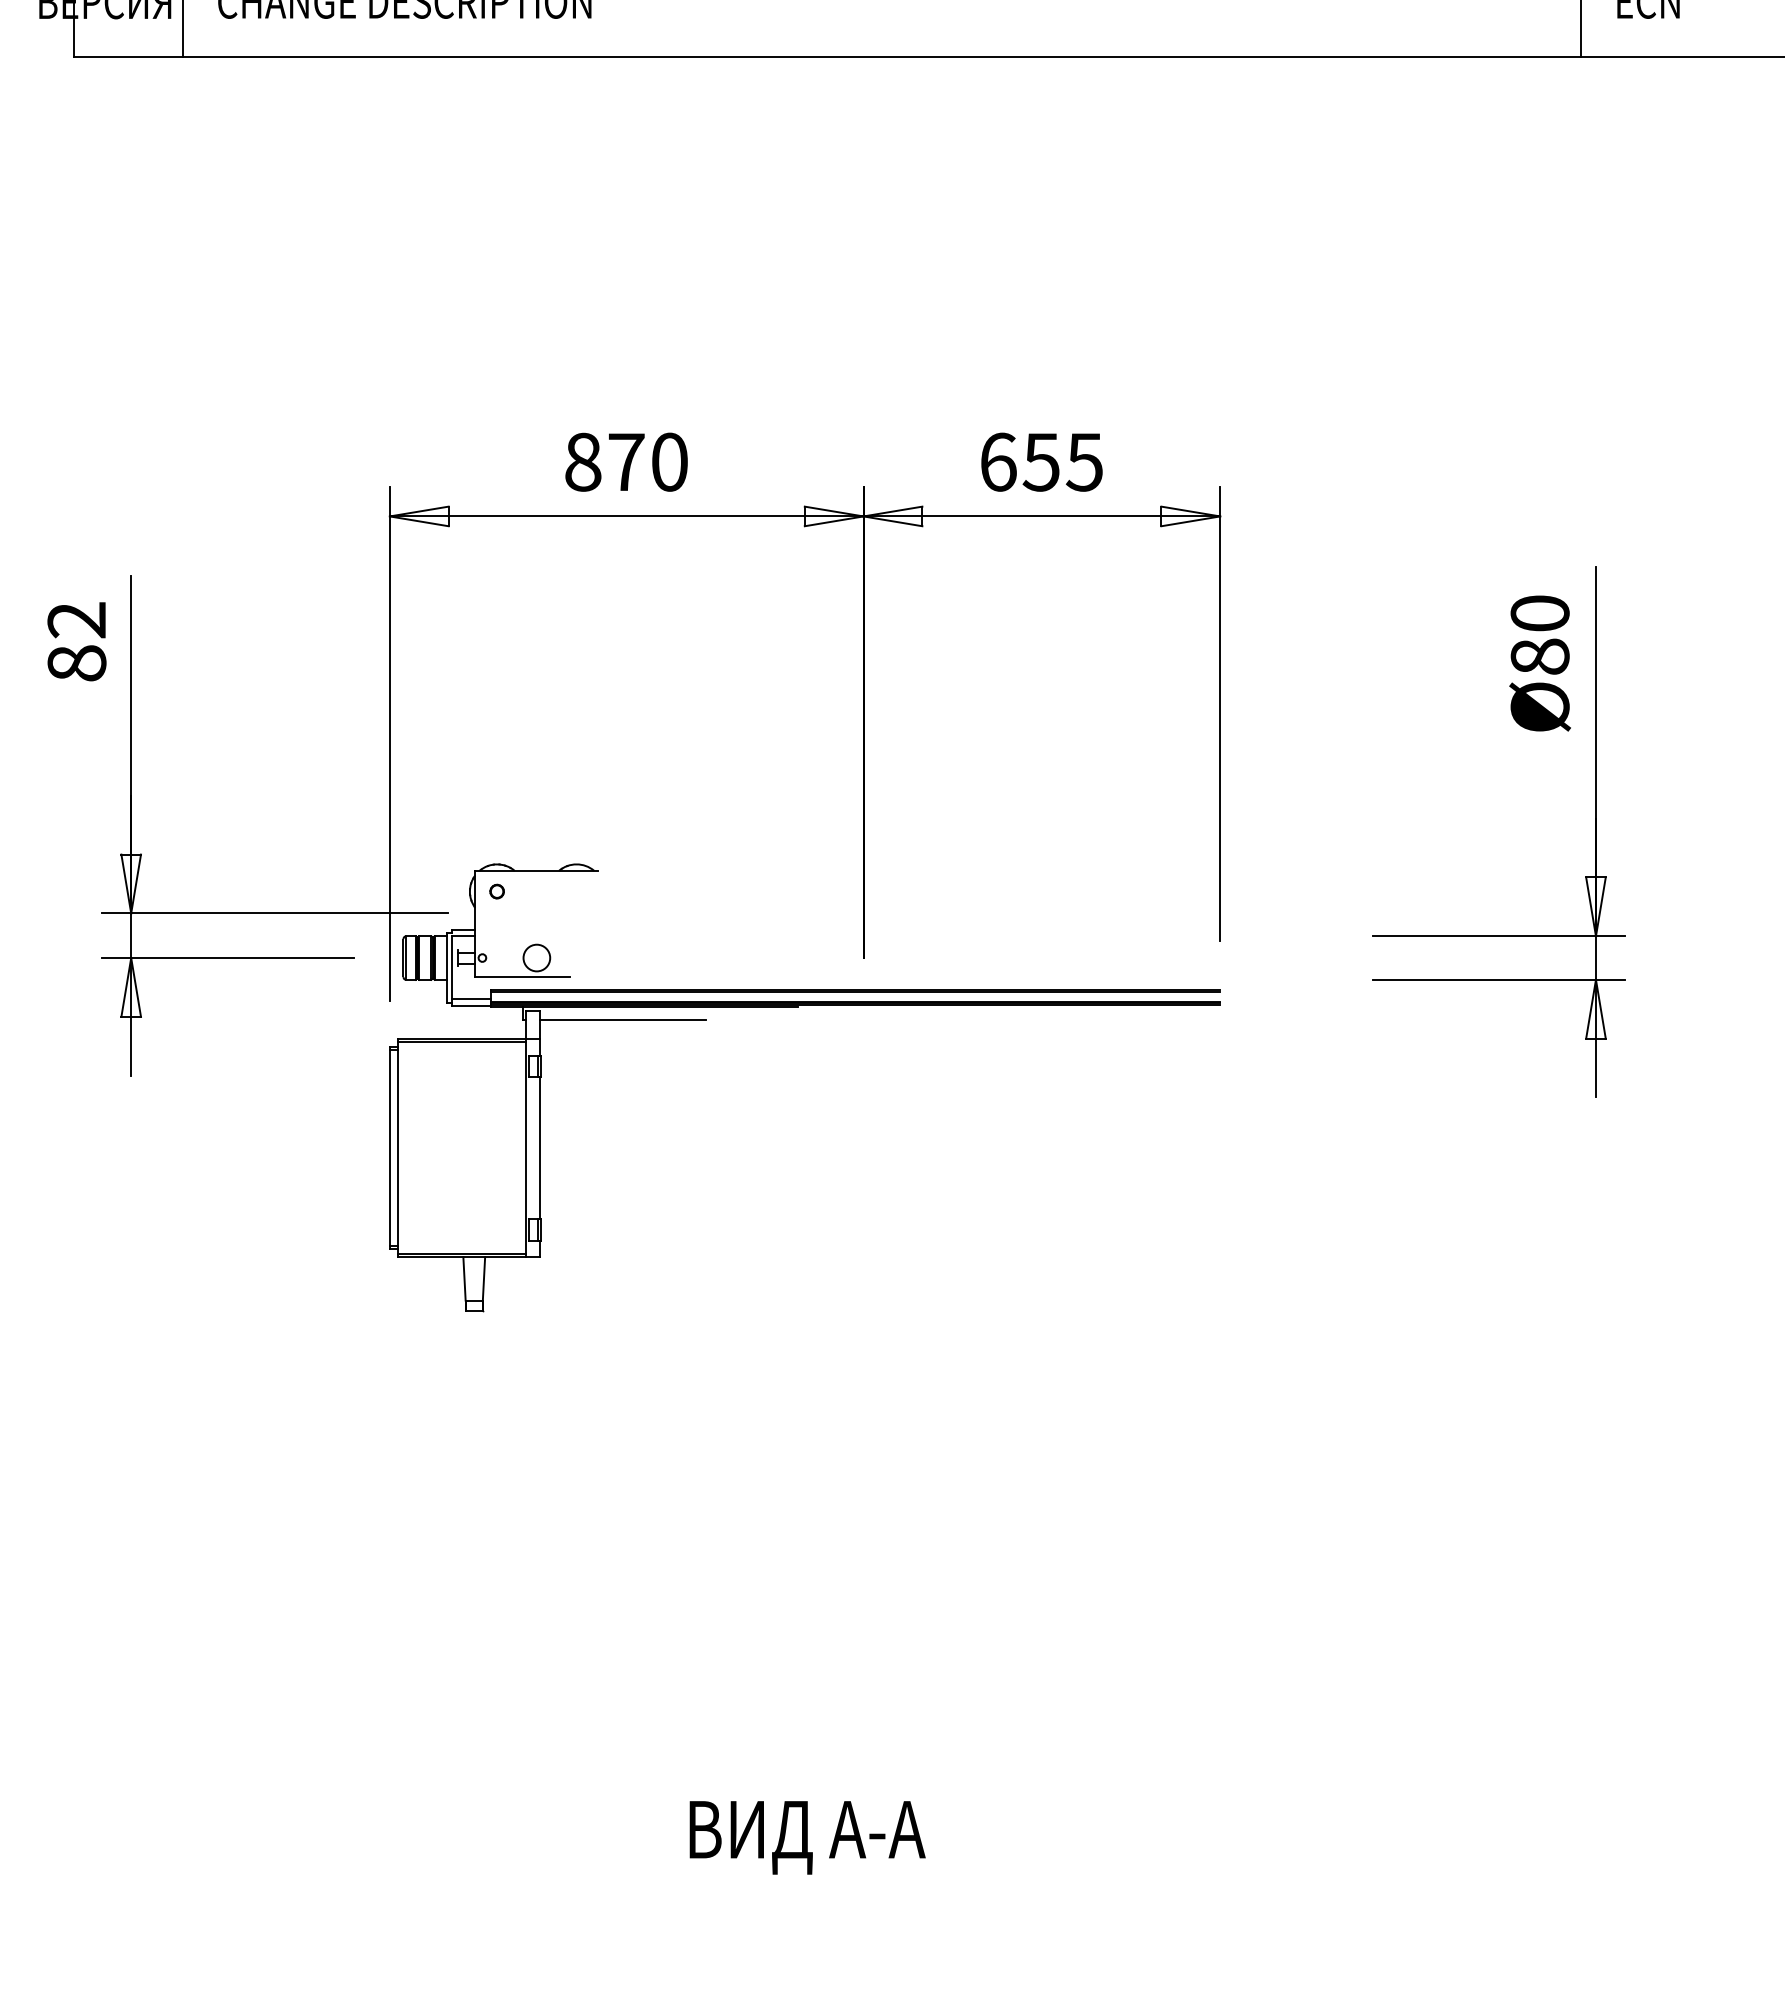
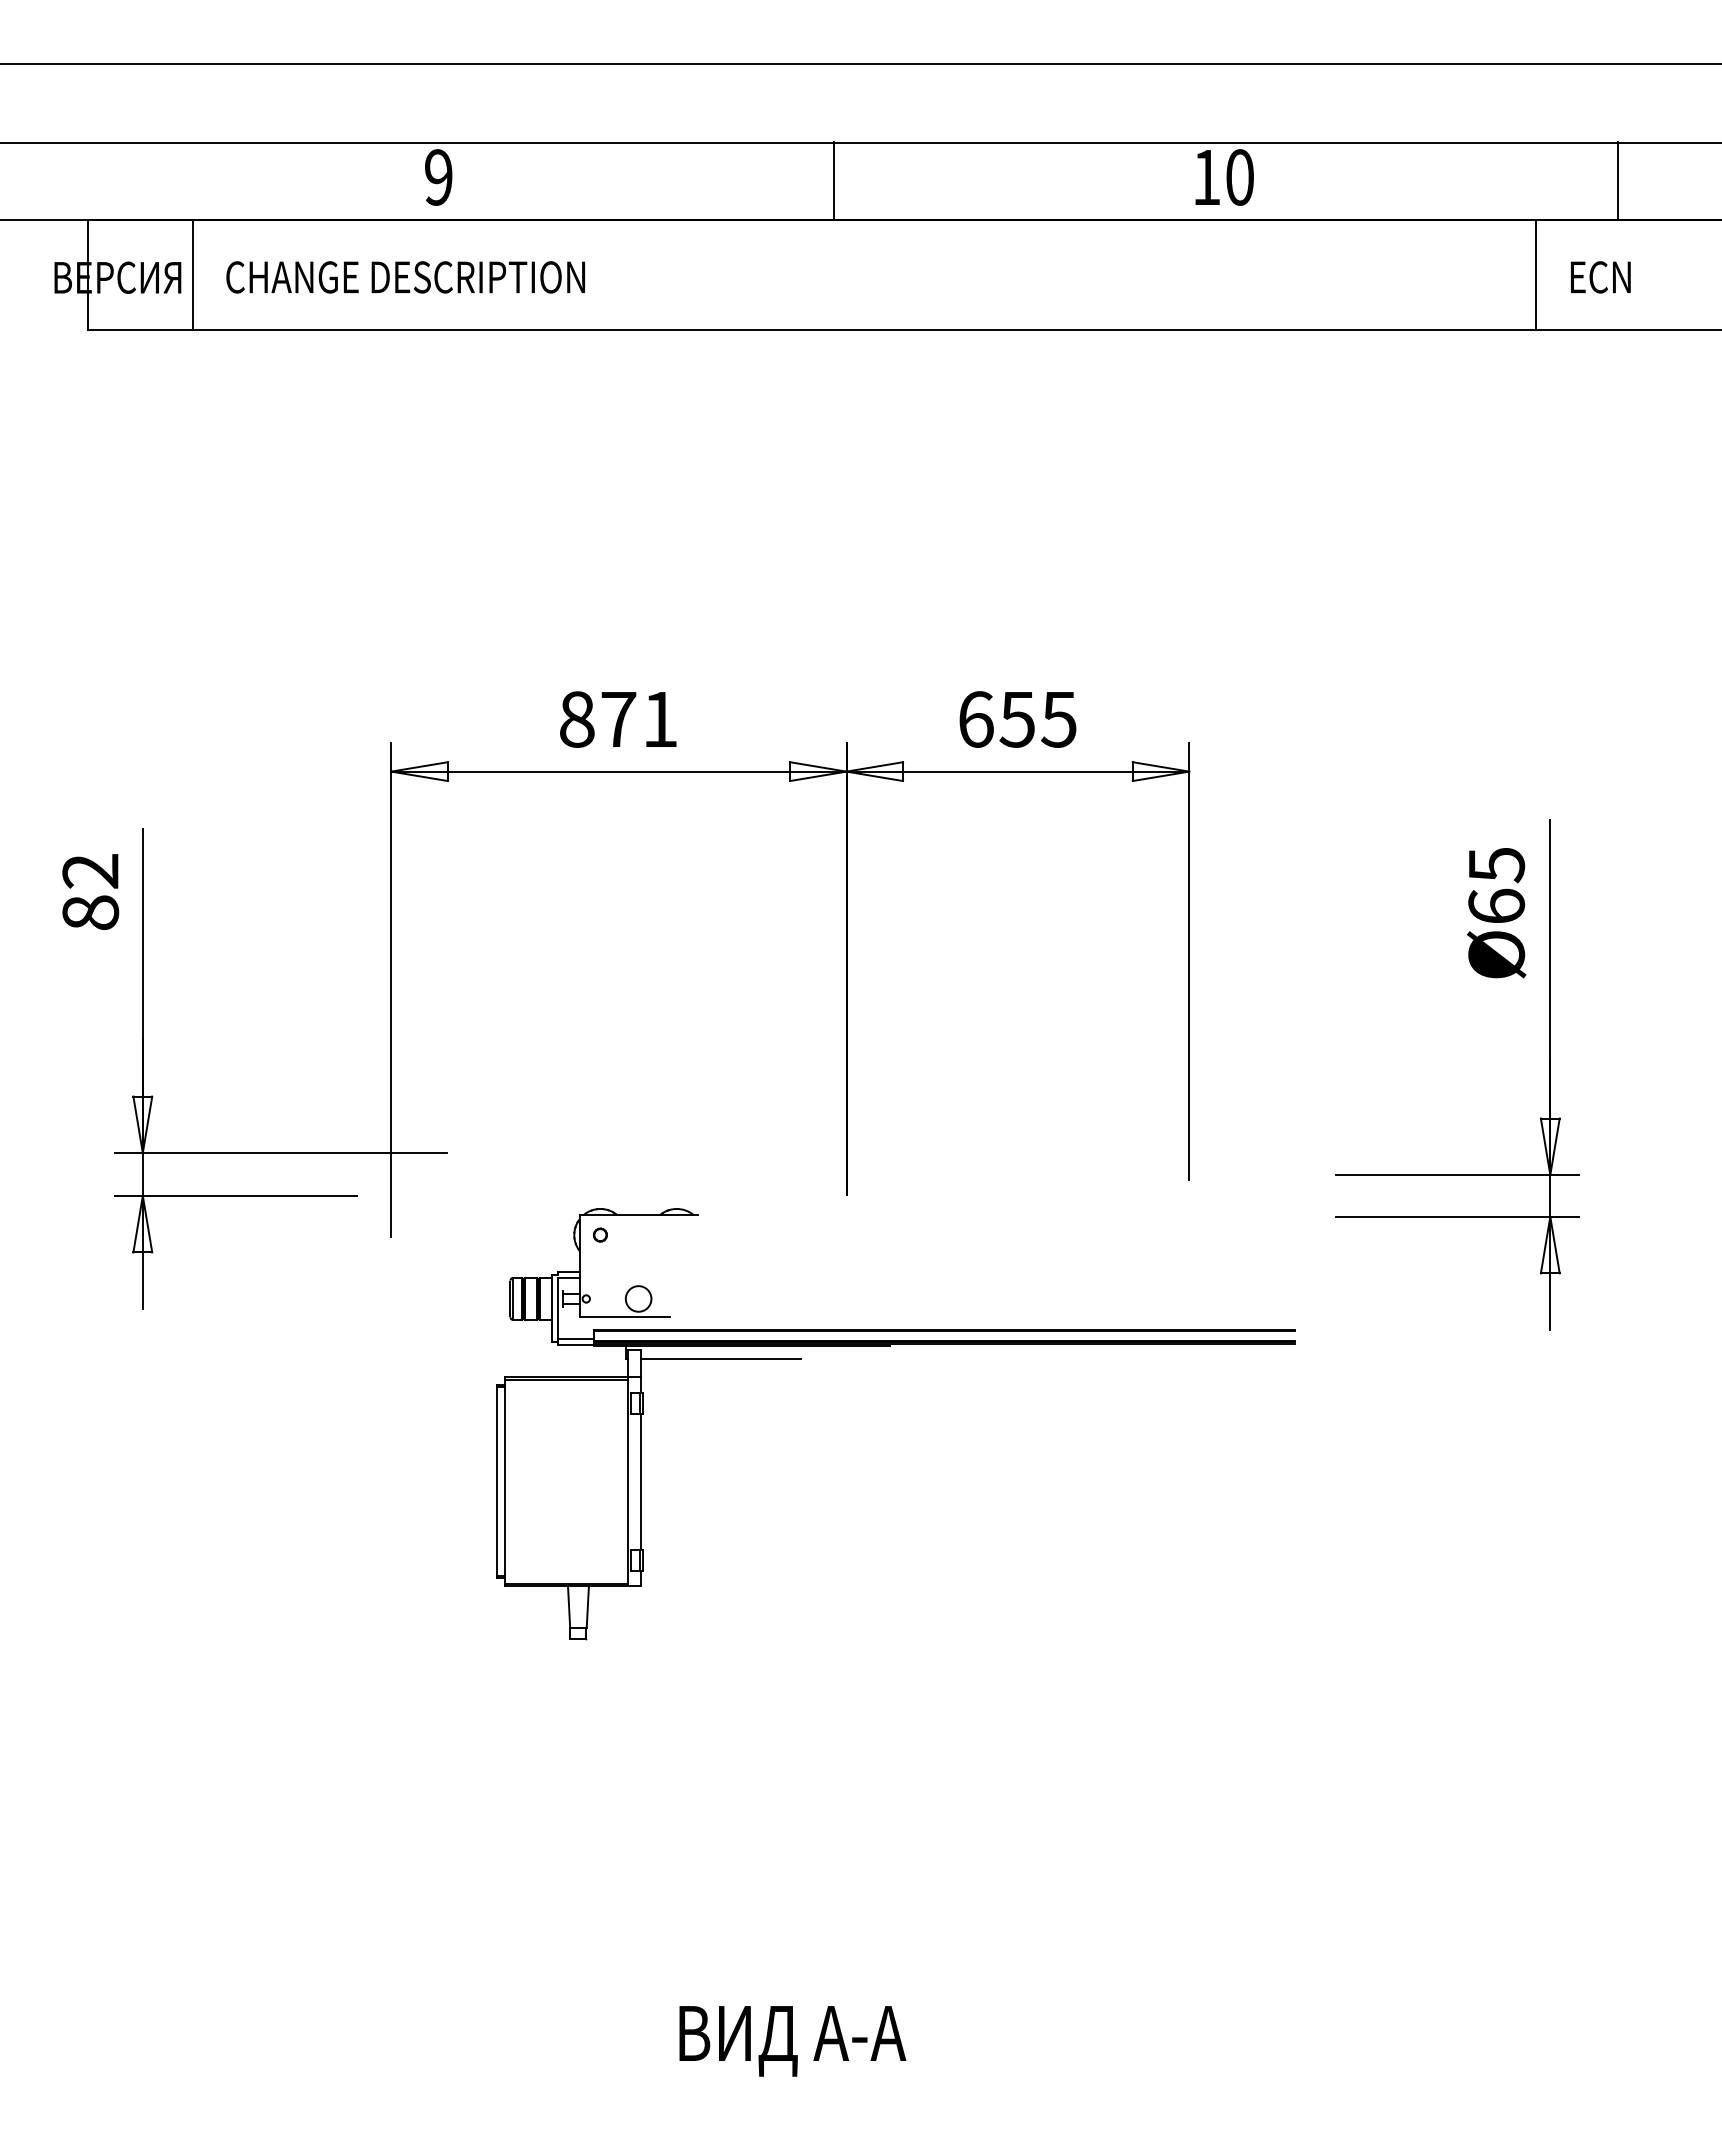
text: (669, 462) -> (660, 719), 870 -> 871
text: (1539, 634) -> (1496, 885), Ø80 -> Ø65
part: (798, 1007) -> (890, 1346), moved

